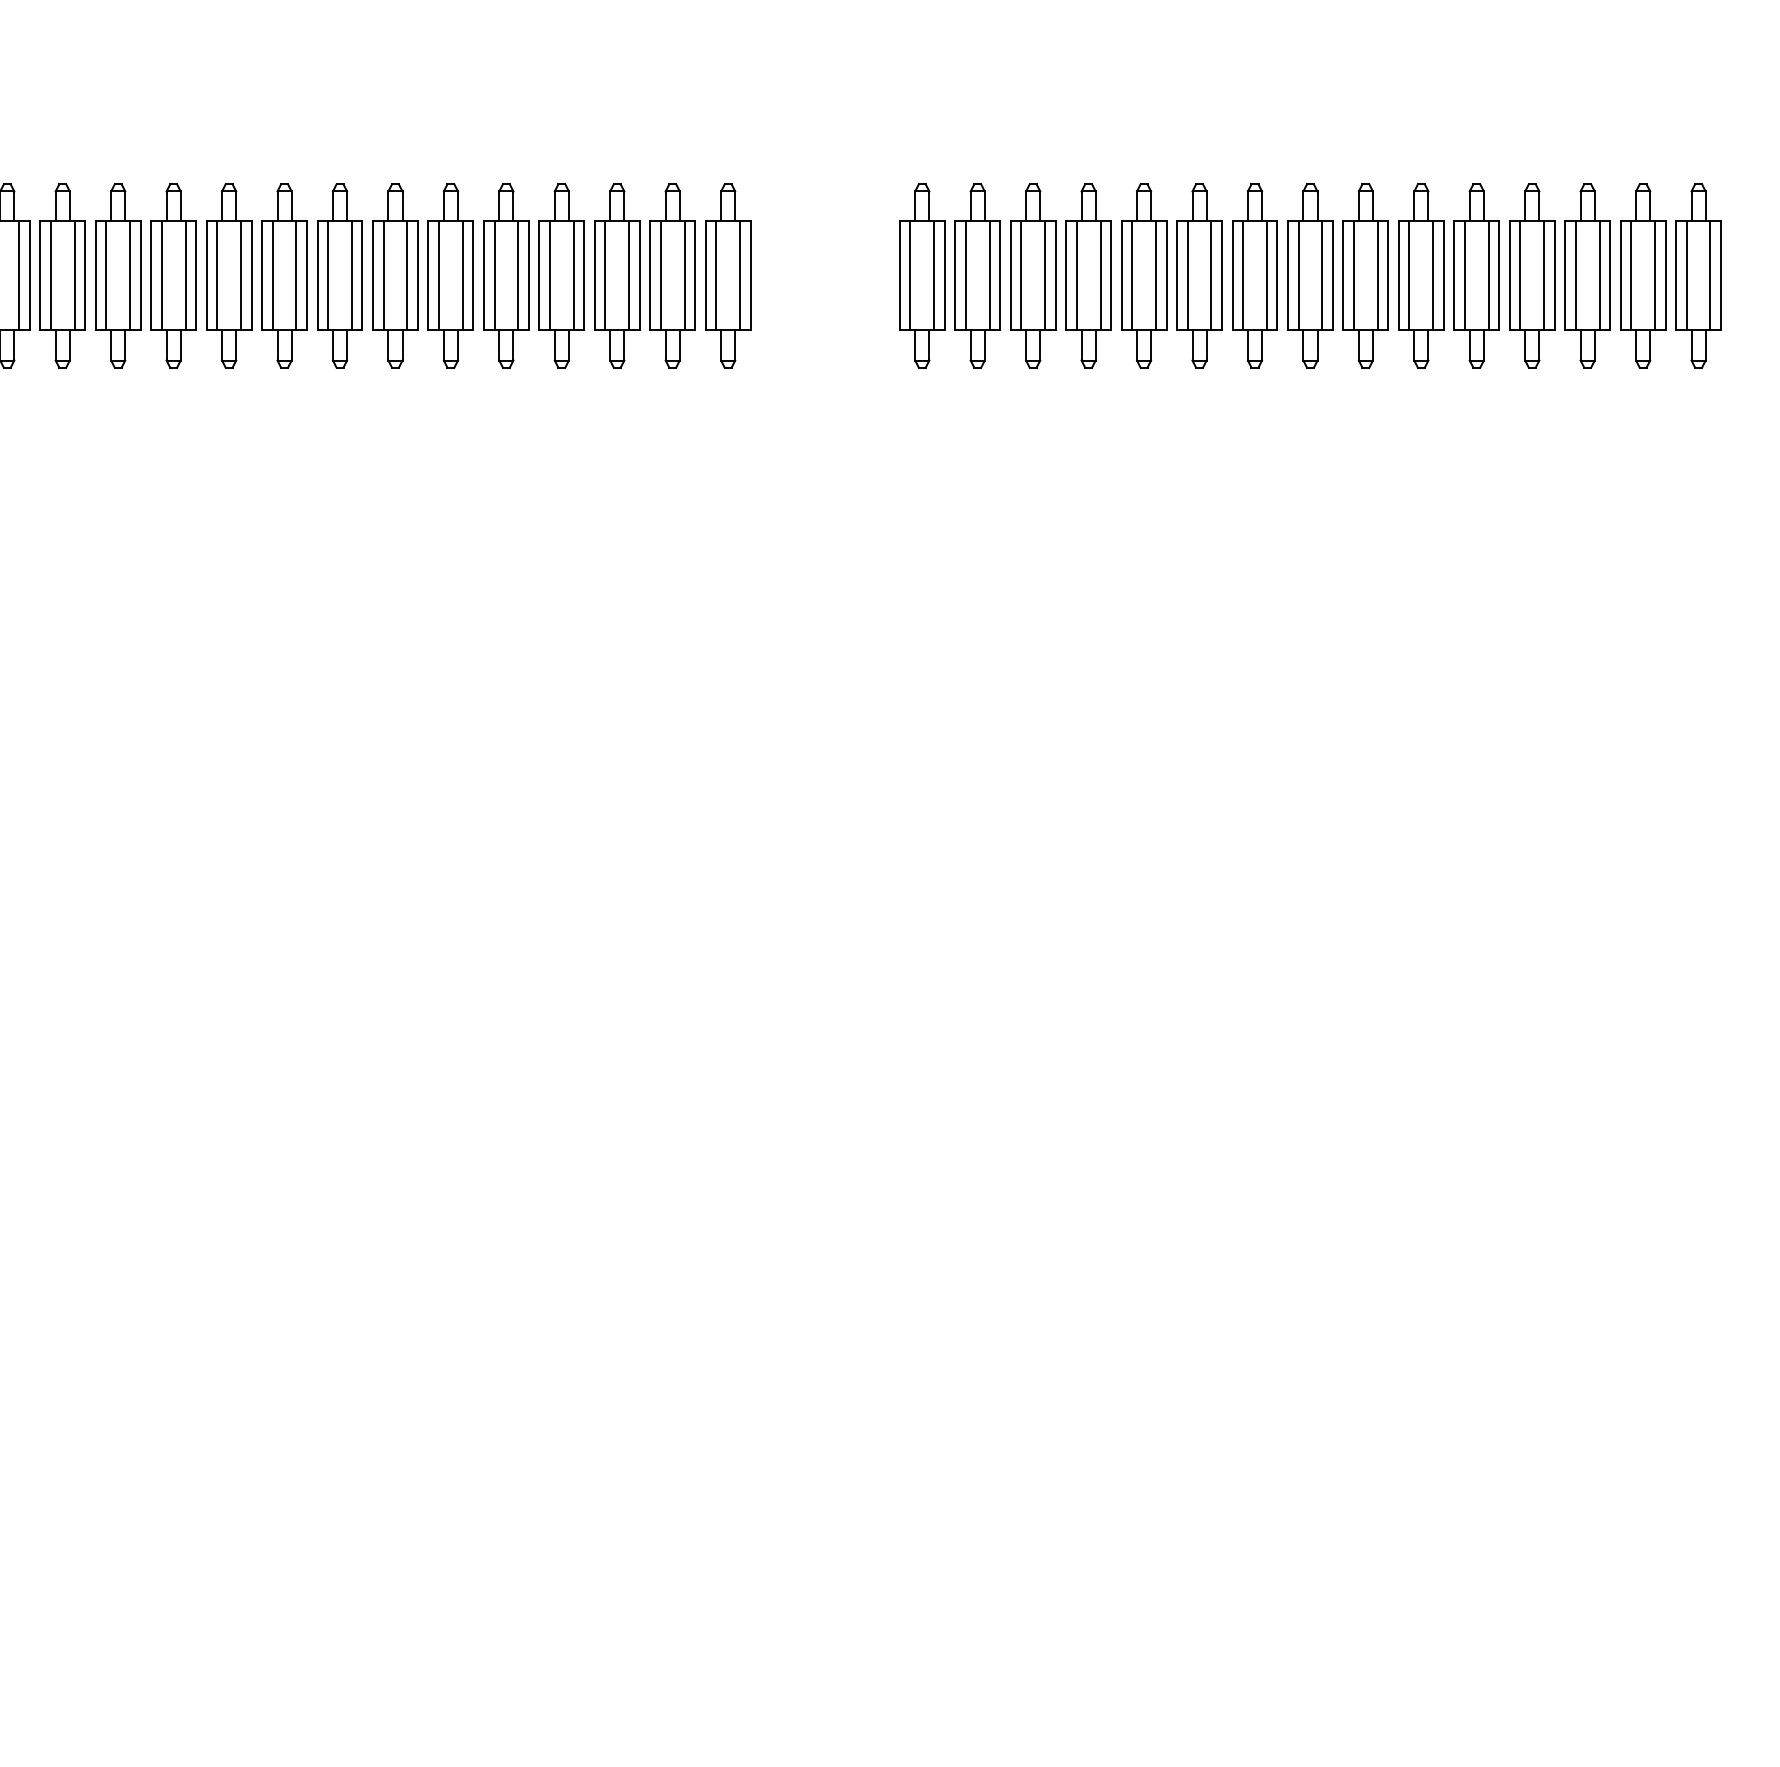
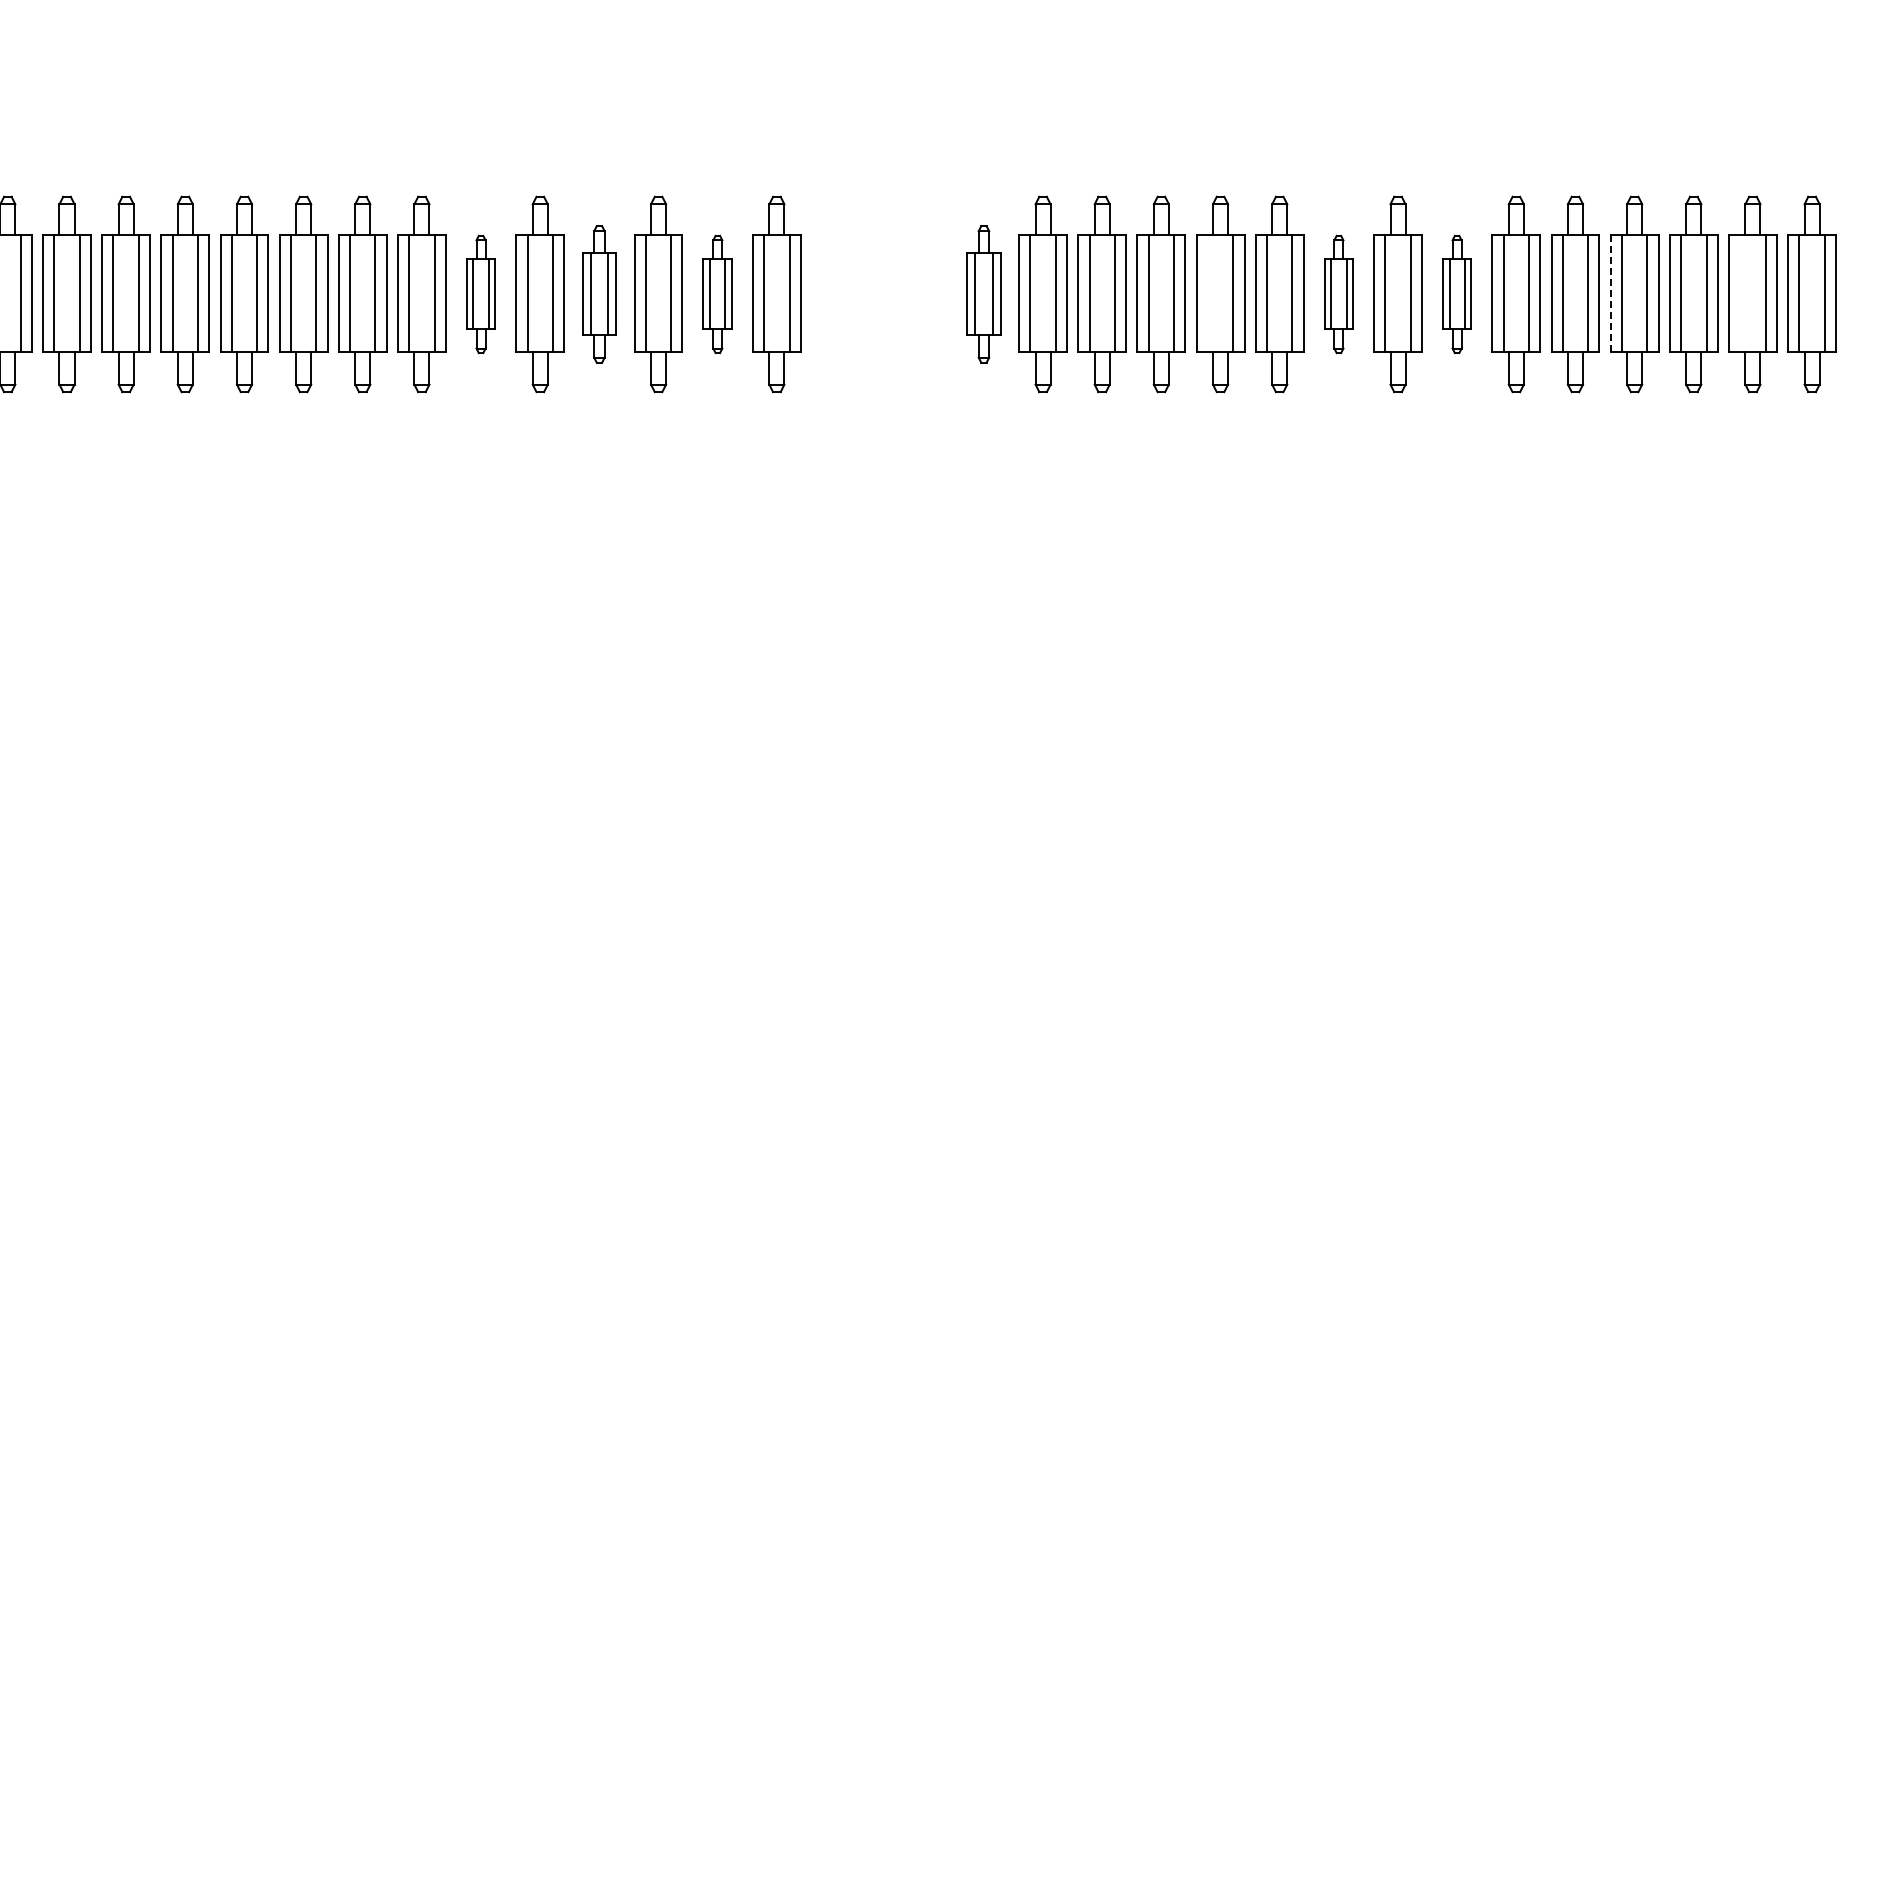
line: (1131, 275) -> (1207, 293), removed
line: (1509, 275) -> (1610, 293), solid -> dashed
line: (1631, 275) -> (1740, 293), removed
part: (450, 276) -> (480, 294), size x0.6
part: (561, 276) -> (599, 294), size x0.7
part: (672, 276) -> (717, 294), size x0.6
part: (921, 276) -> (983, 294), size x0.7
part: (1254, 276) -> (1338, 294), size x0.6
part: (1365, 276) -> (1456, 294), size x0.6

